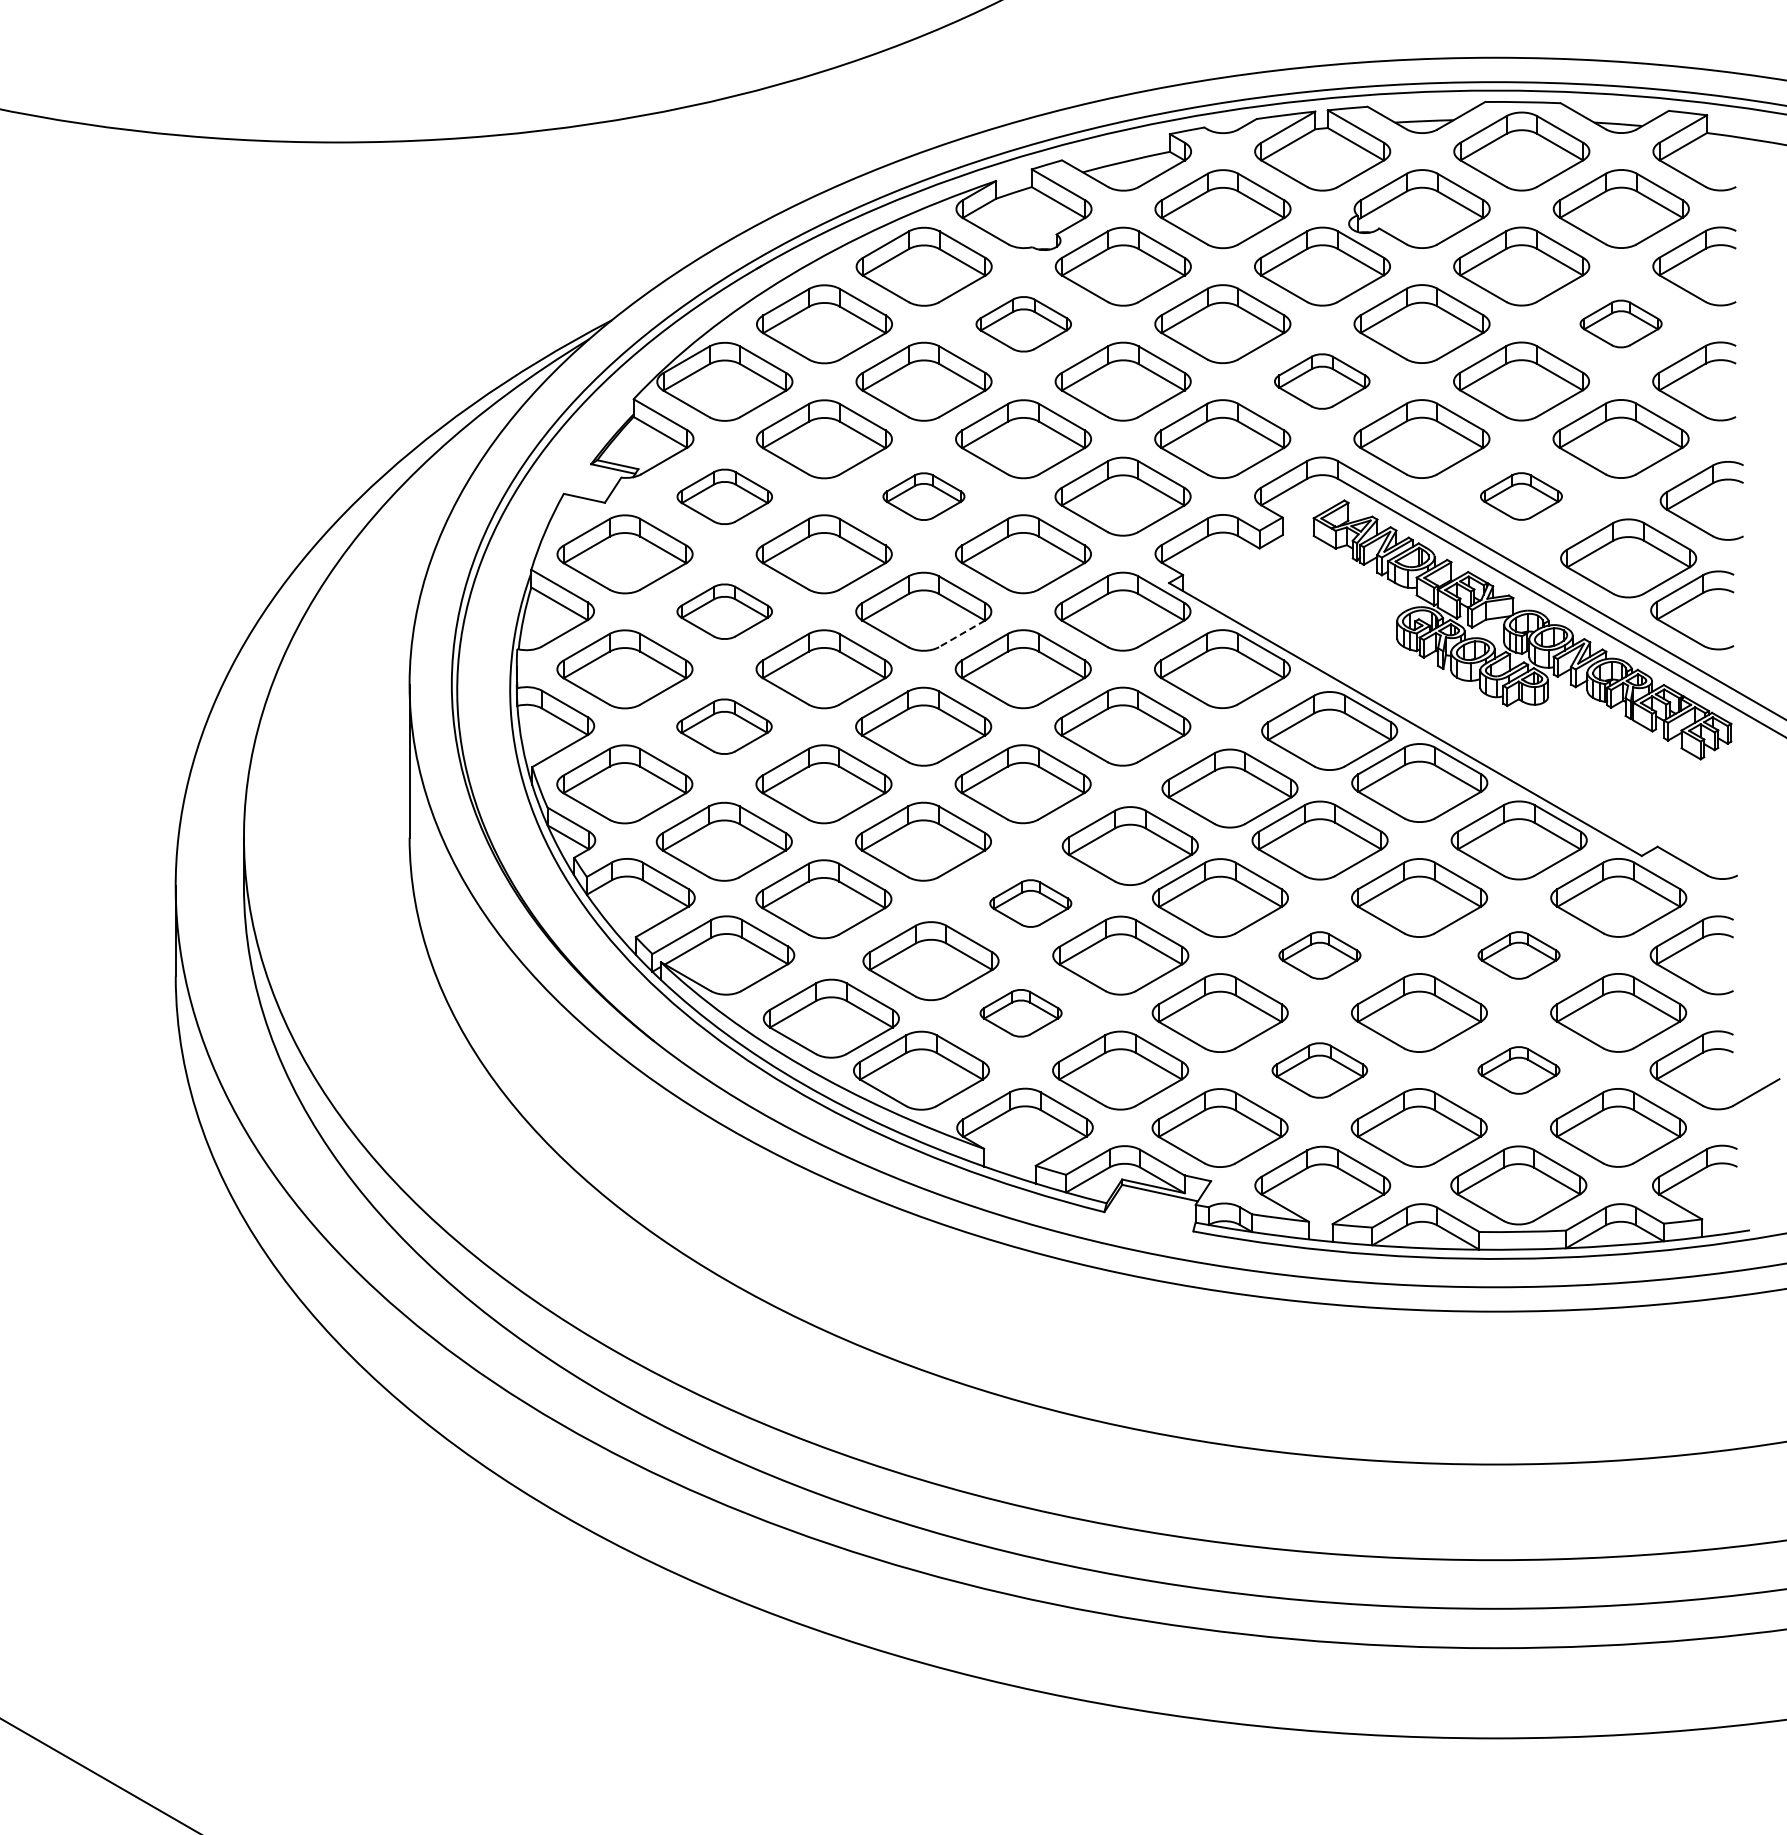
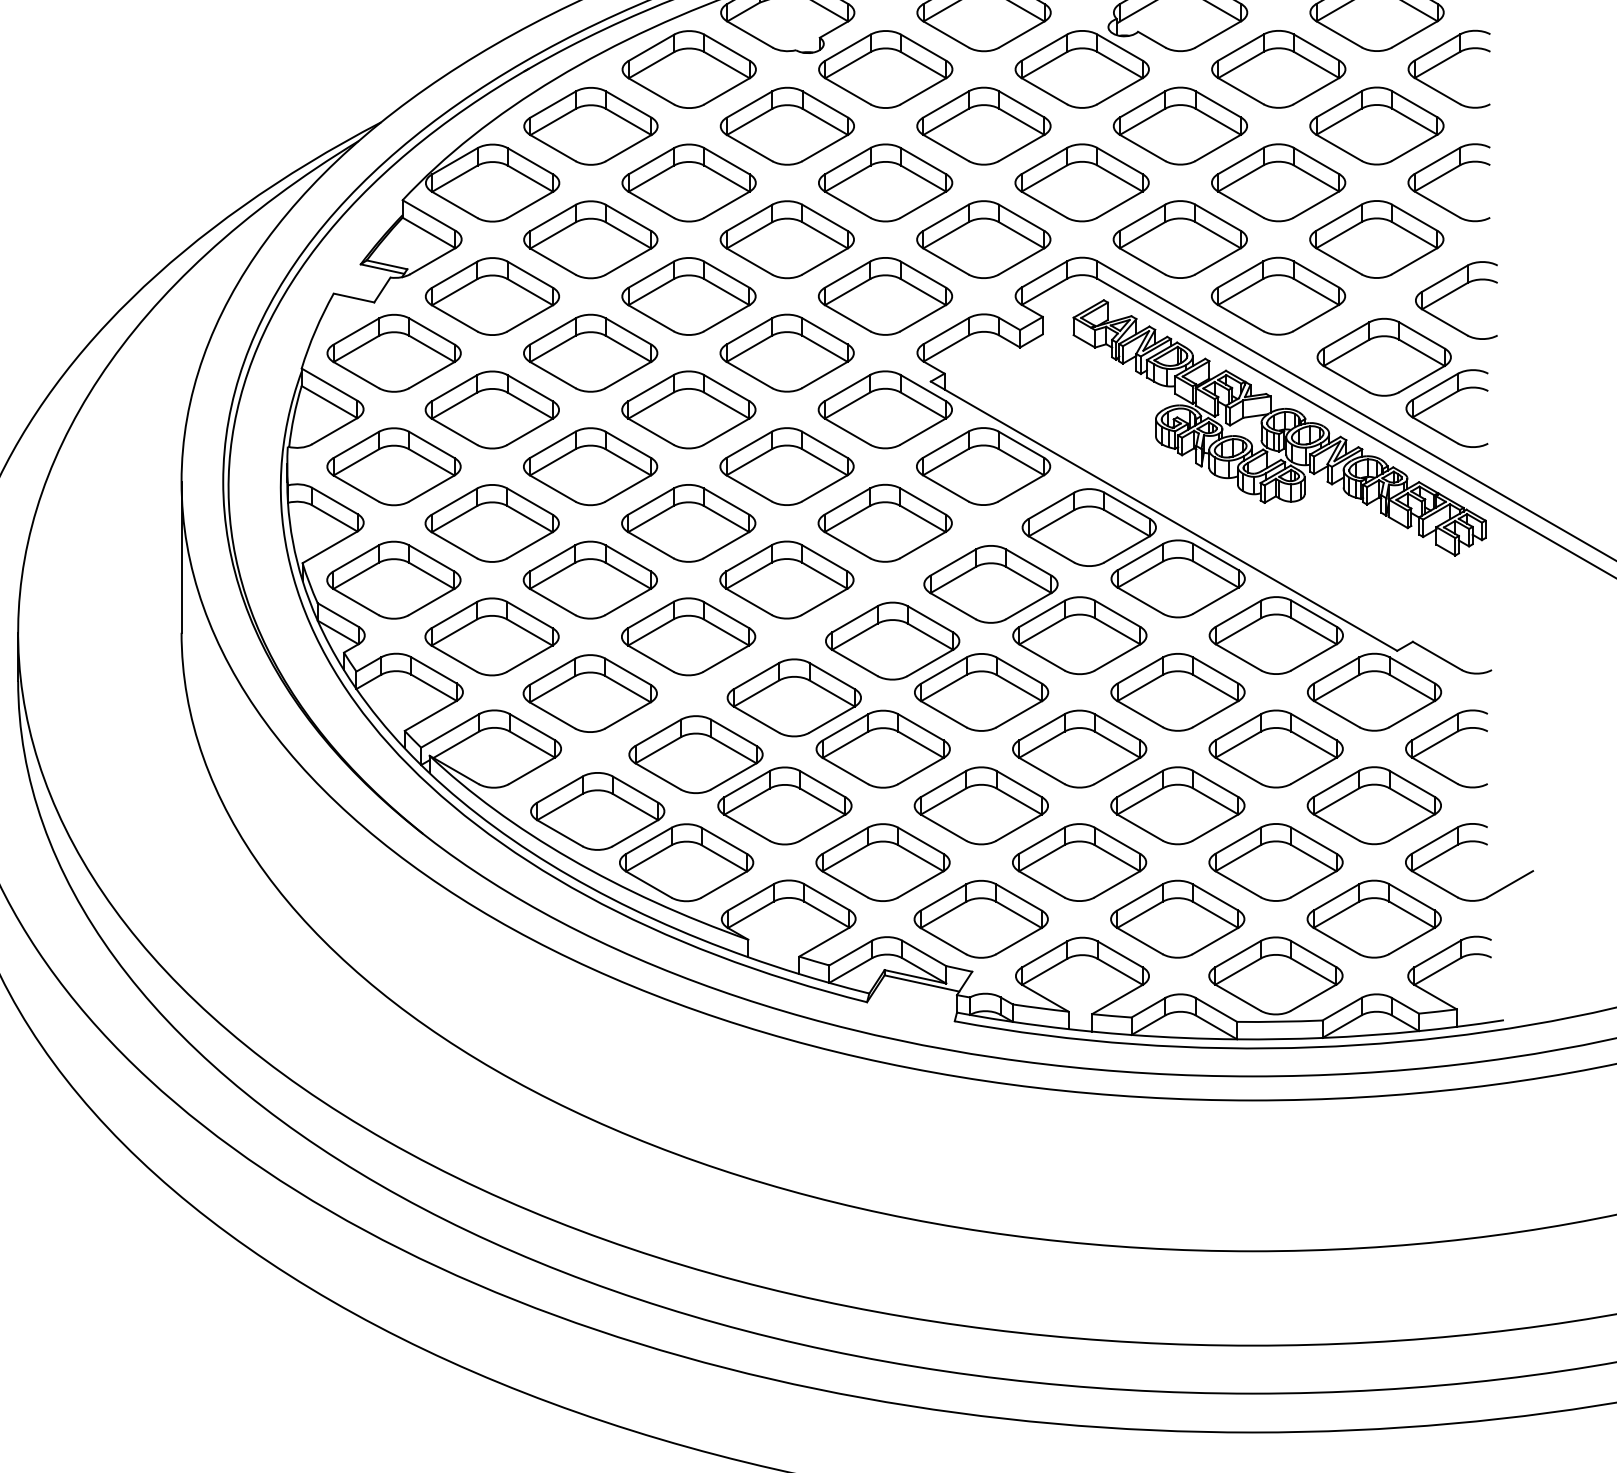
part: (1620, 323) -> (1376, 125), size x1.67
part: (1023, 324) -> (787, 126), size x1.43
part: (1321, 381) -> (1081, 182), size x1.43
part: (724, 496) -> (492, 296), size x1.43
part: (923, 496) -> (688, 296), size x1.67
part: (1521, 496) -> (1278, 296), size x1.67
part: (724, 611) -> (492, 409), size x1.43
line: (962, 633) -> (727, 431), dashed -> solid
part: (724, 726) -> (492, 523), size x1.43
part: (1030, 903) -> (794, 697), size x1.67
part: (1319, 955) -> (1079, 749), size x1.67
part: (1518, 955) -> (1275, 749), size x1.67
part: (1020, 1013) -> (784, 806), size x1.67
part: (1319, 1070) -> (1079, 862), size x1.43
part: (1518, 1070) -> (1275, 862), size x1.67

